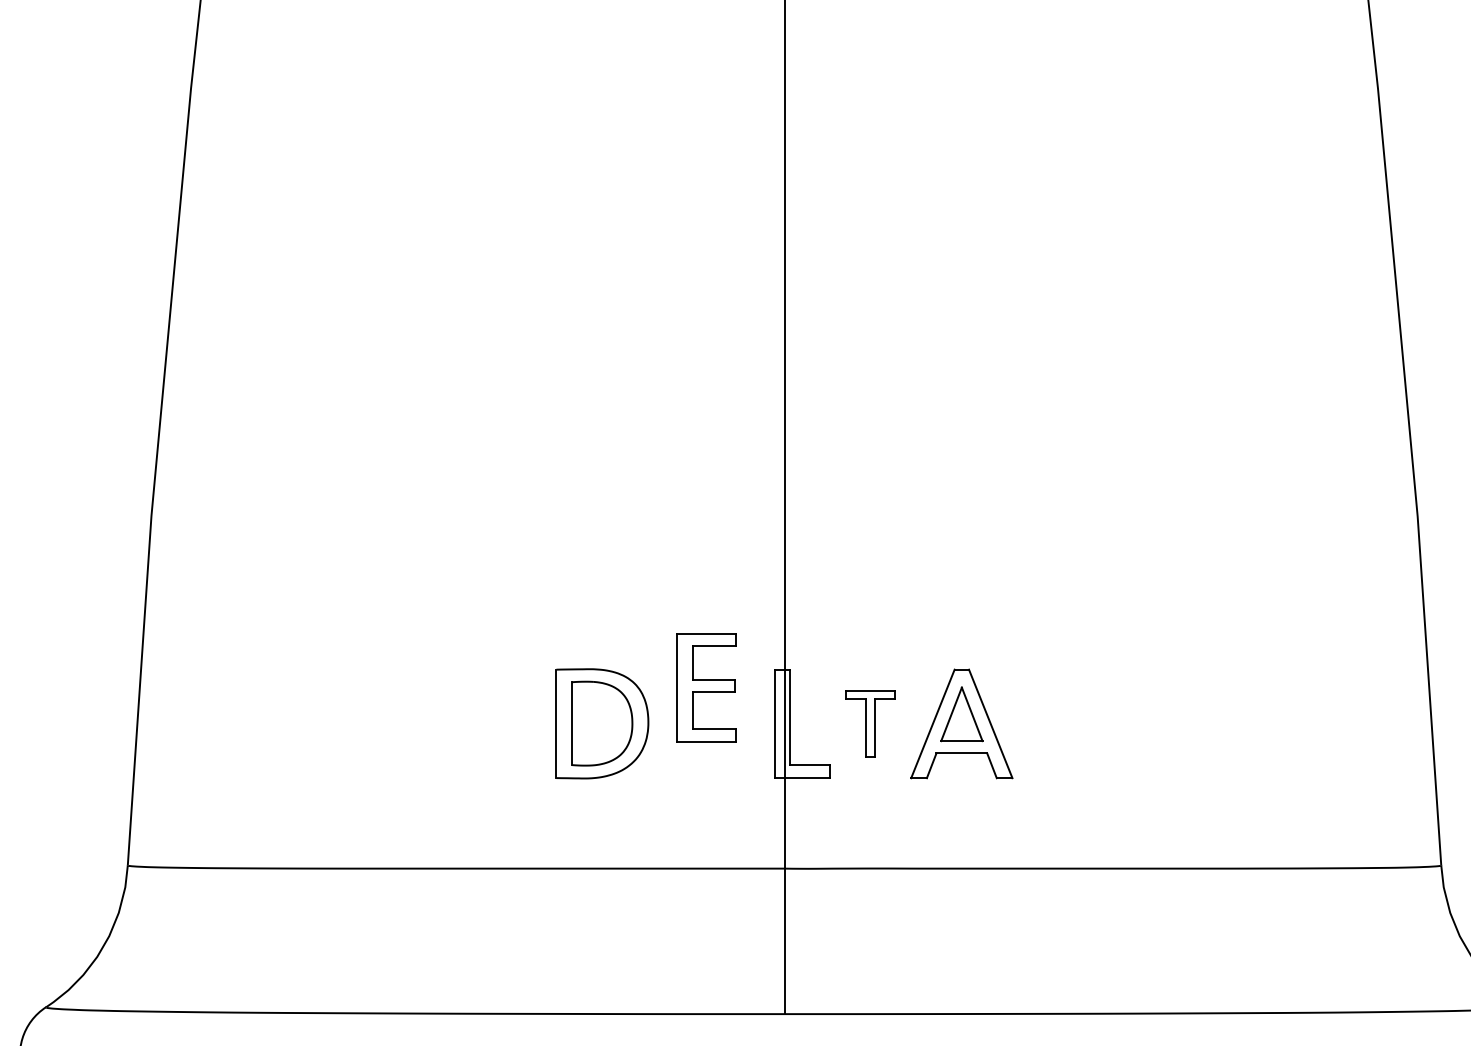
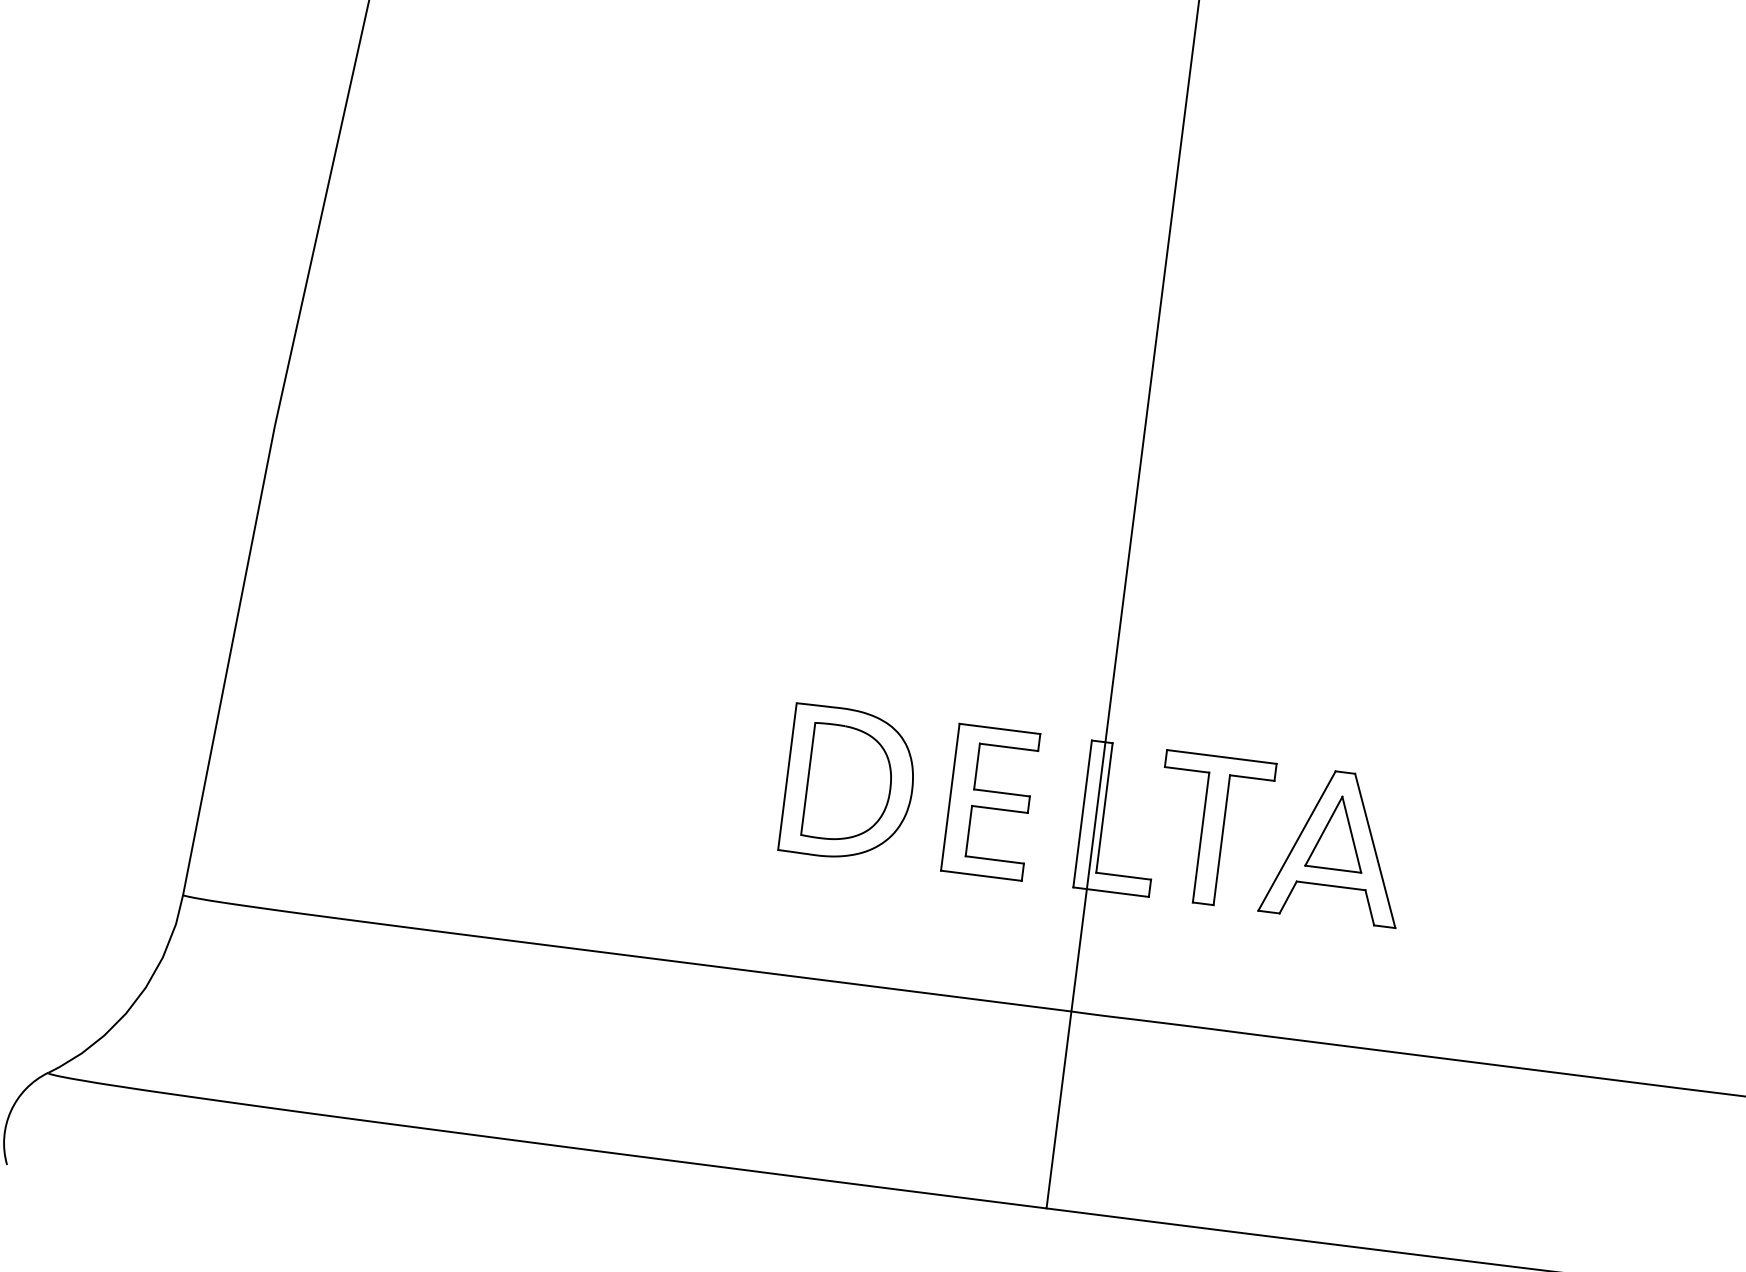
part: (706, 687) -> (990, 801), moved
part: (870, 723) -> (1212, 829), size x1.67

